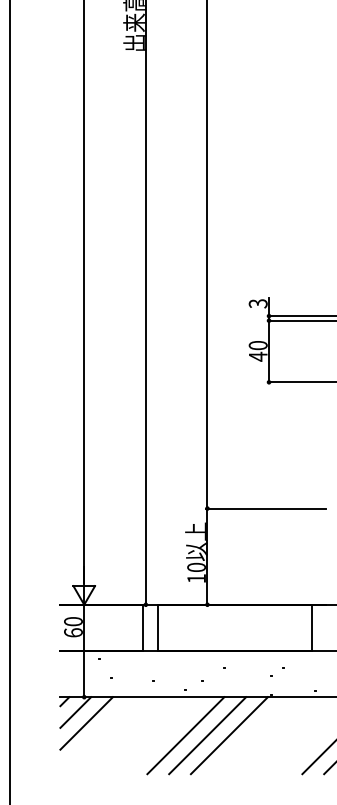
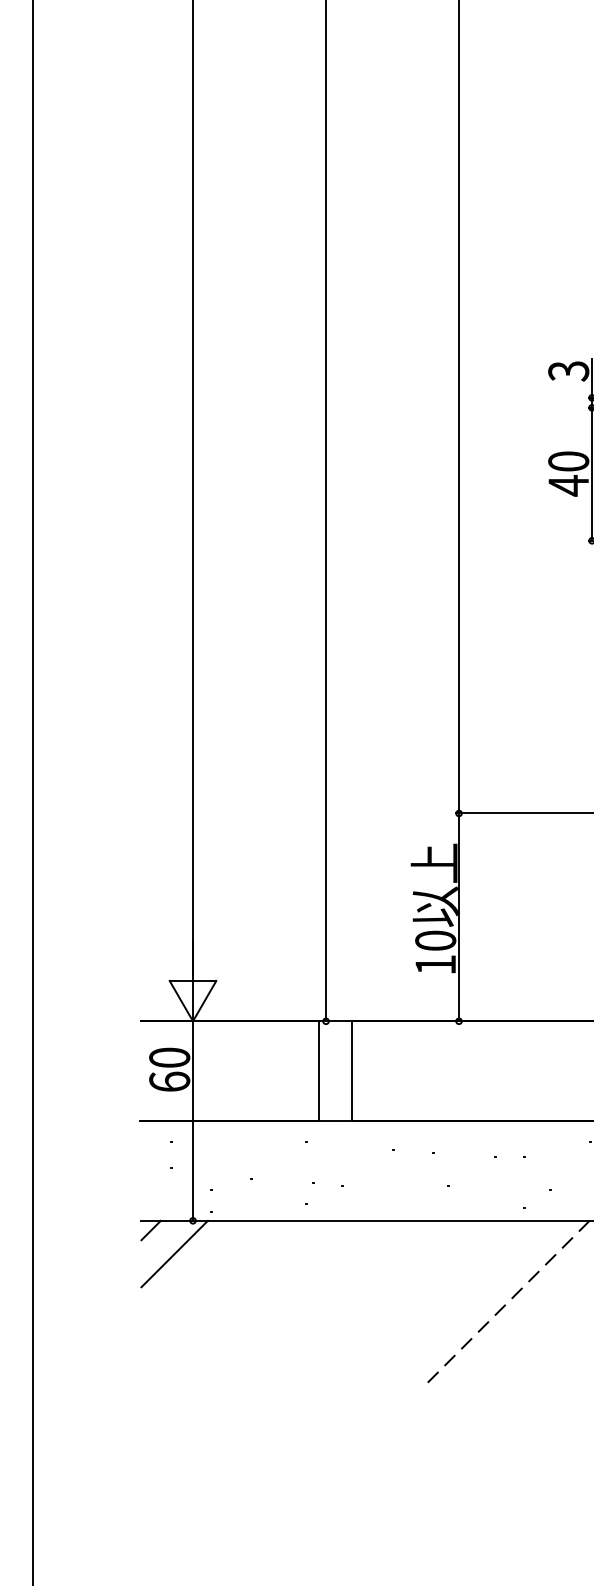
line: (86, 723) -> (197, 1277), removed
line: (185, 735) -> (411, 1303), removed
line: (207, 735) -> (459, 1303), removed
line: (229, 736) -> (506, 1305), solid -> dashed

